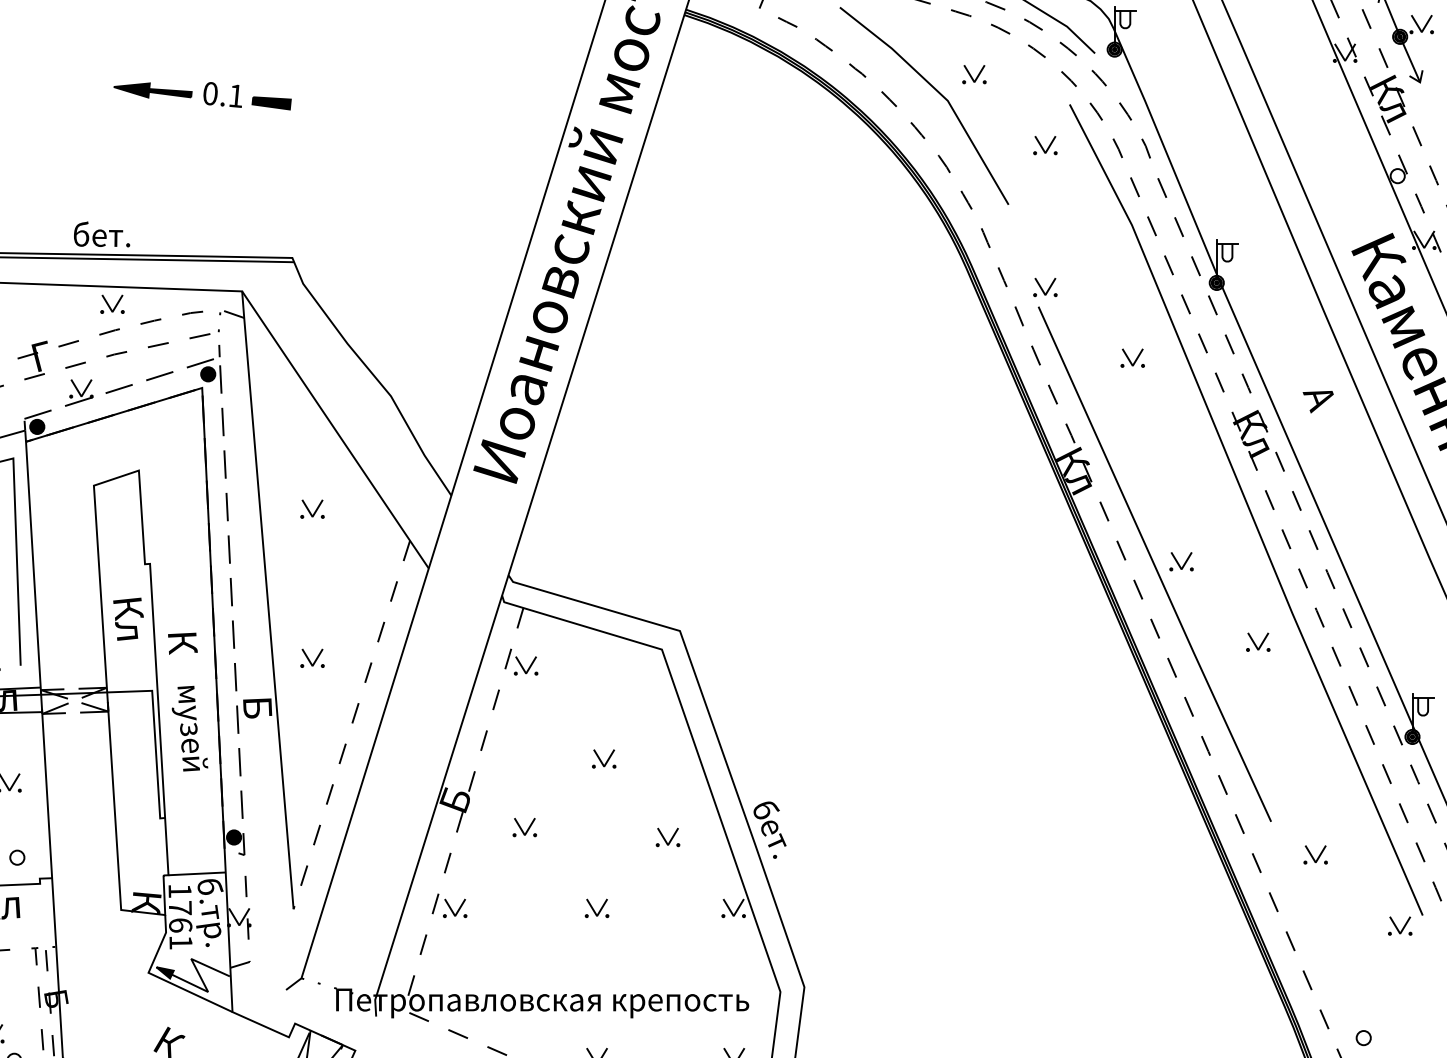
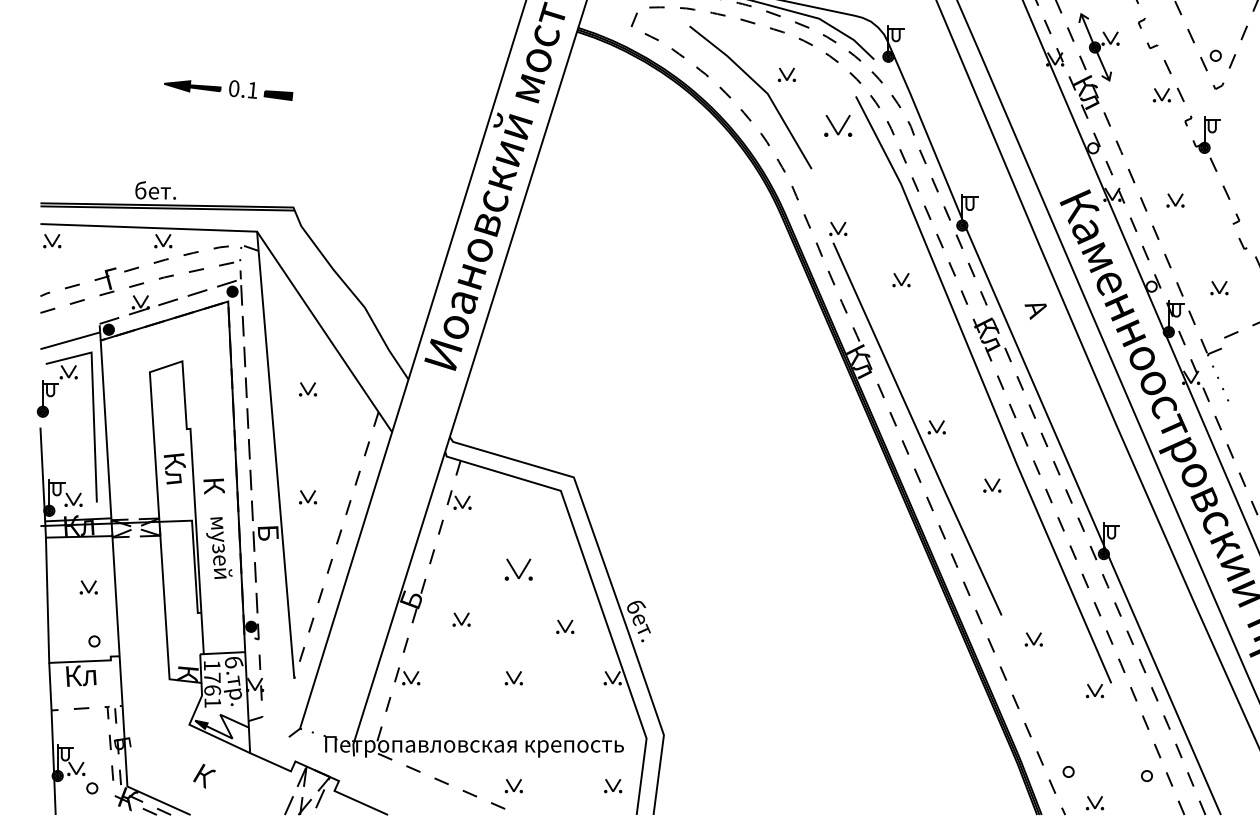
part: (1045, 146) -> (838, 126), size x1.6
part: (604, 759) -> (519, 570), size x1.6

